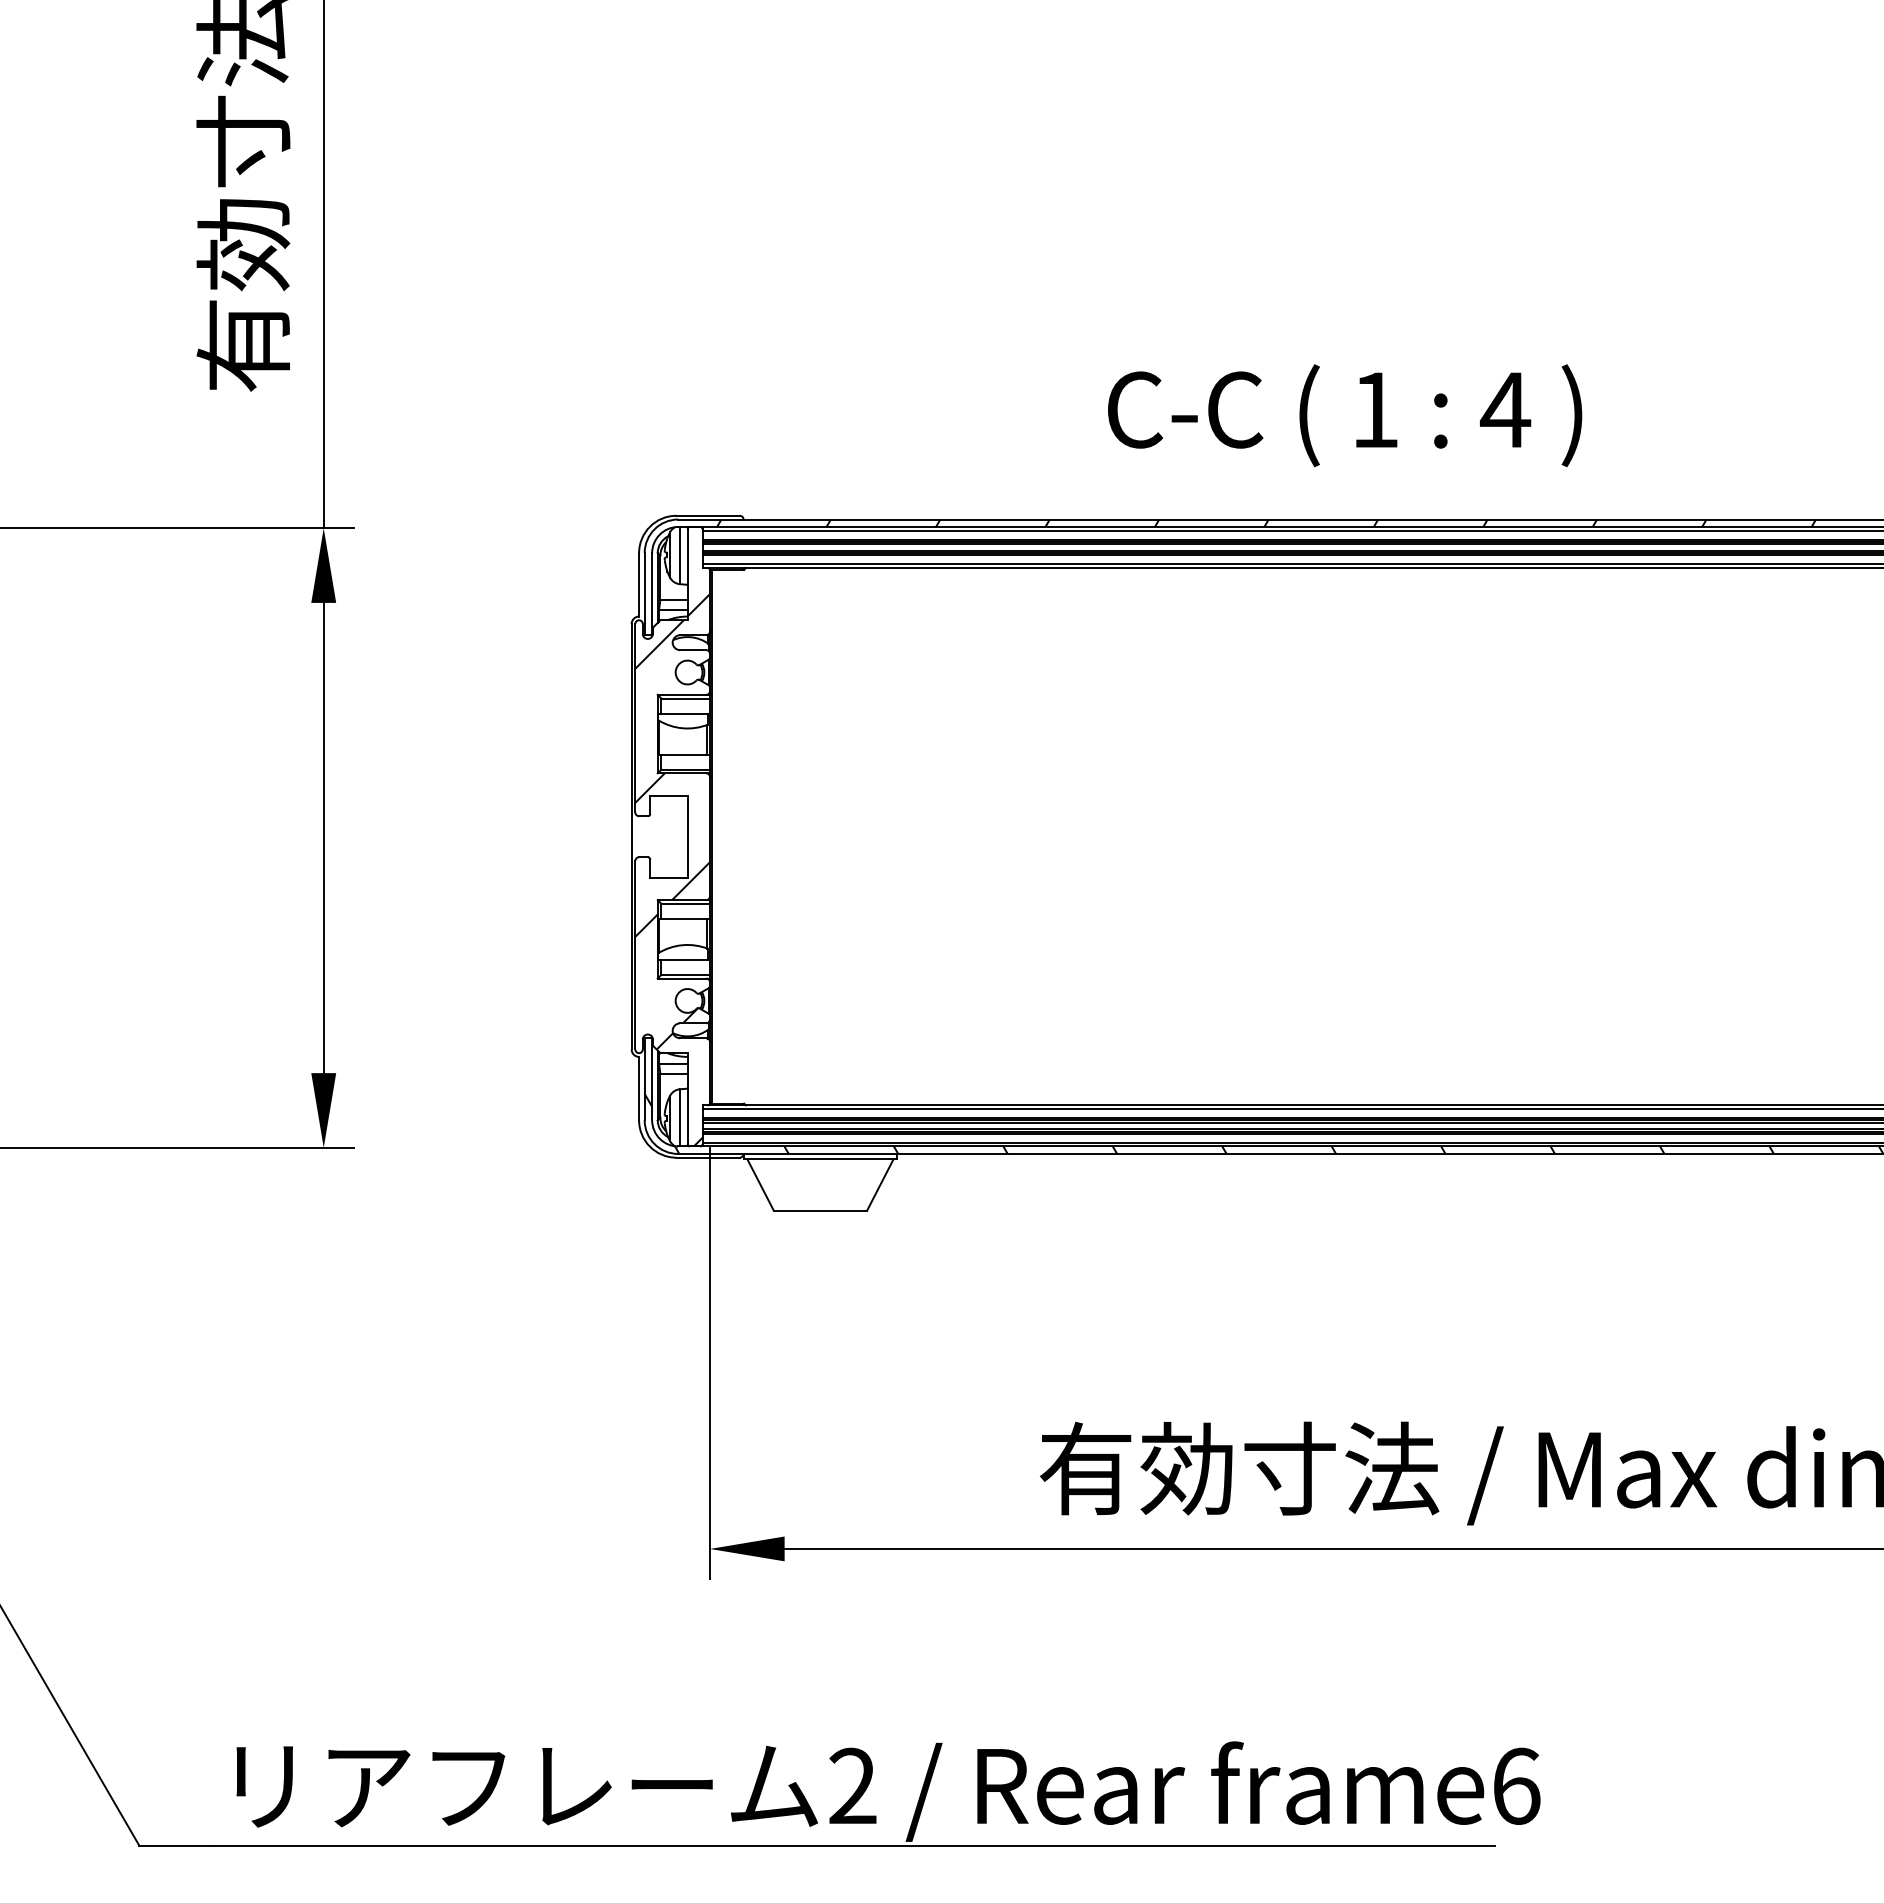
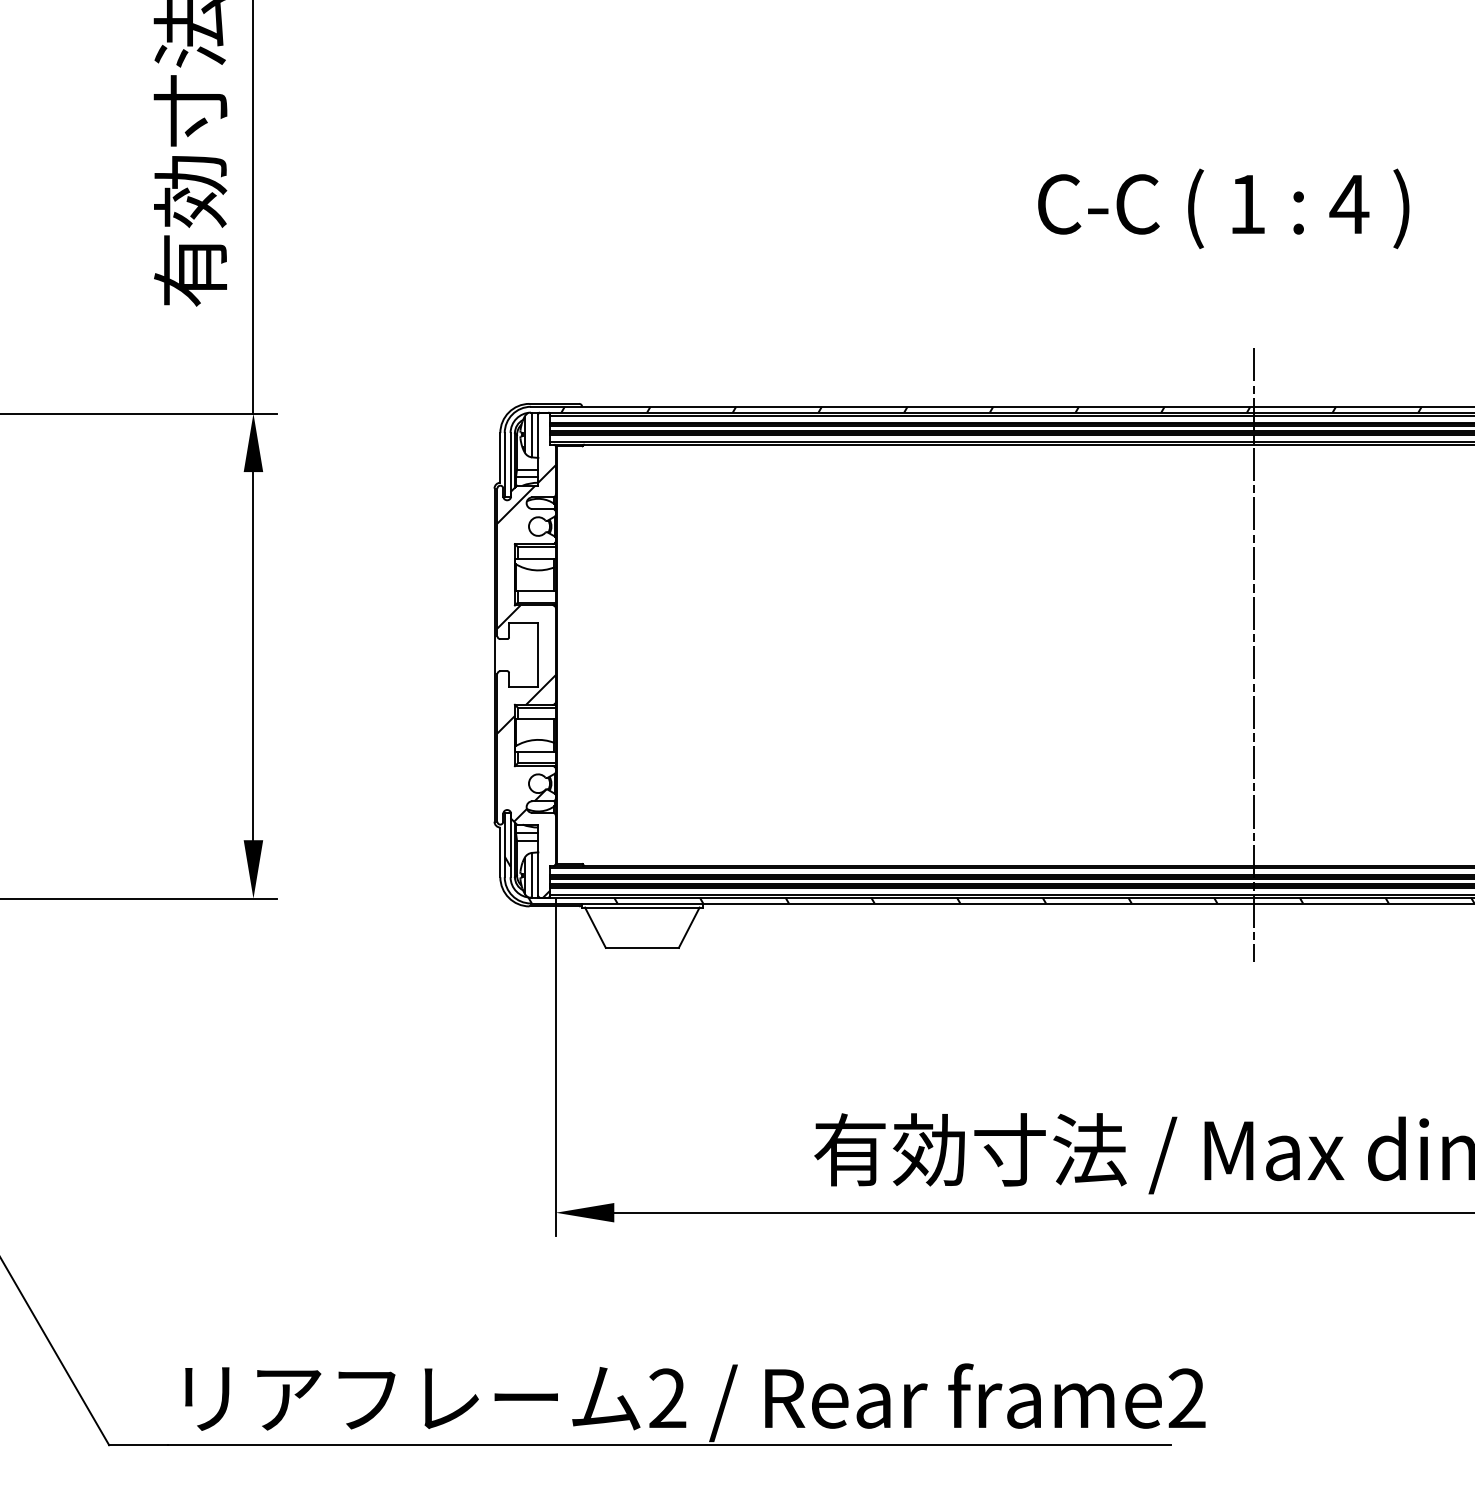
text: (1345, 415) -> (1224, 208), moved
line: (1601, 836) -> (1253, 654), added
text: (1516, 1785) -> (1187, 1397), frame6 -> frame2

